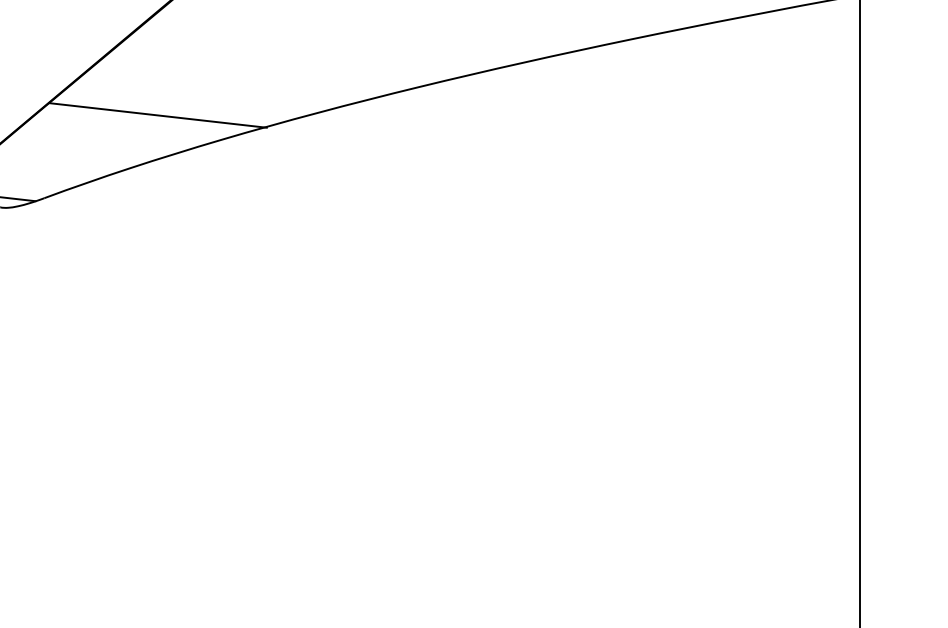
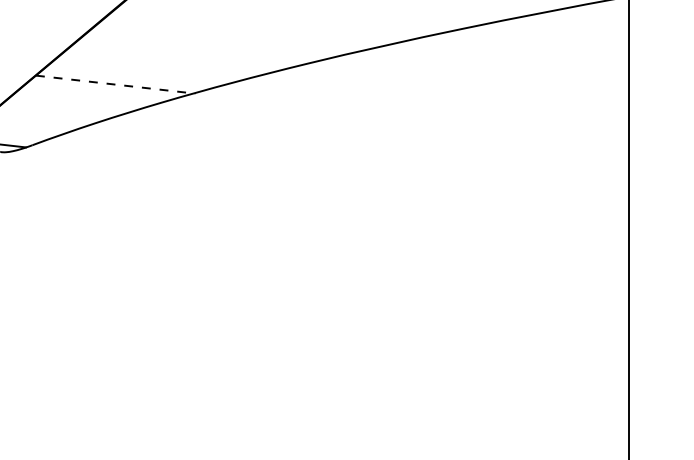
line: (159, 115) -> (116, 84), solid -> dashed

